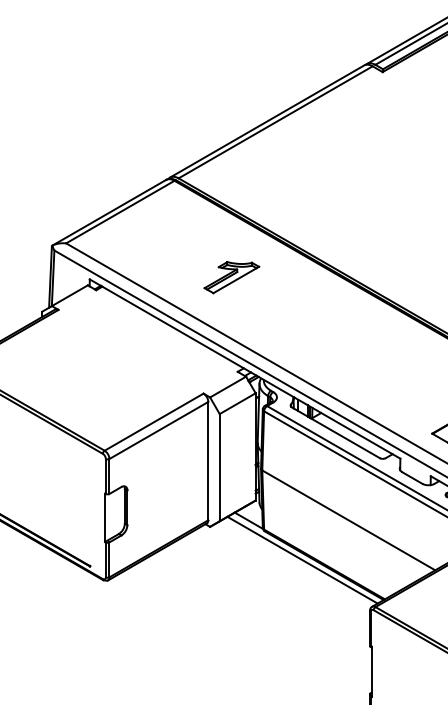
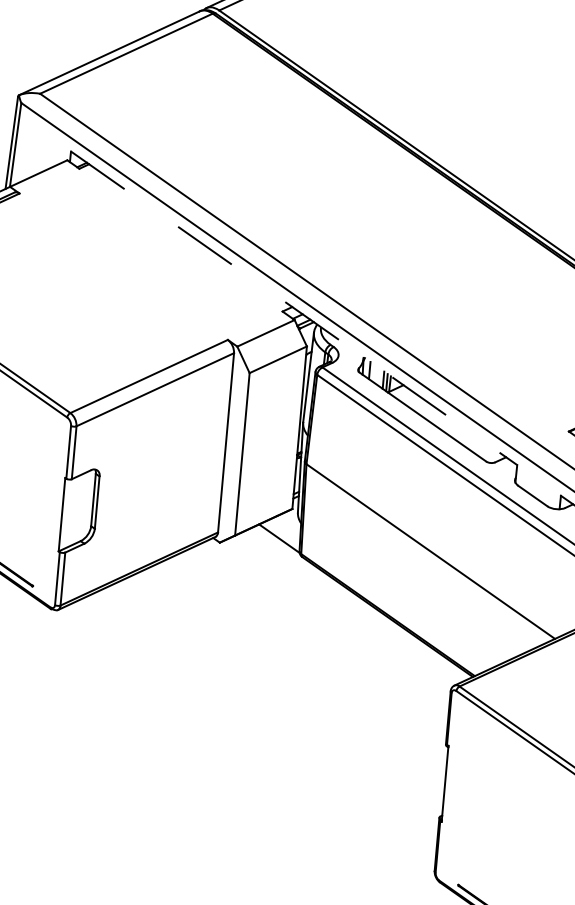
part: (231, 277) -> (285, 167), removed
line: (245, 369) -> (294, 309), solid -> dashed
line: (302, 559) -> (355, 604), removed

